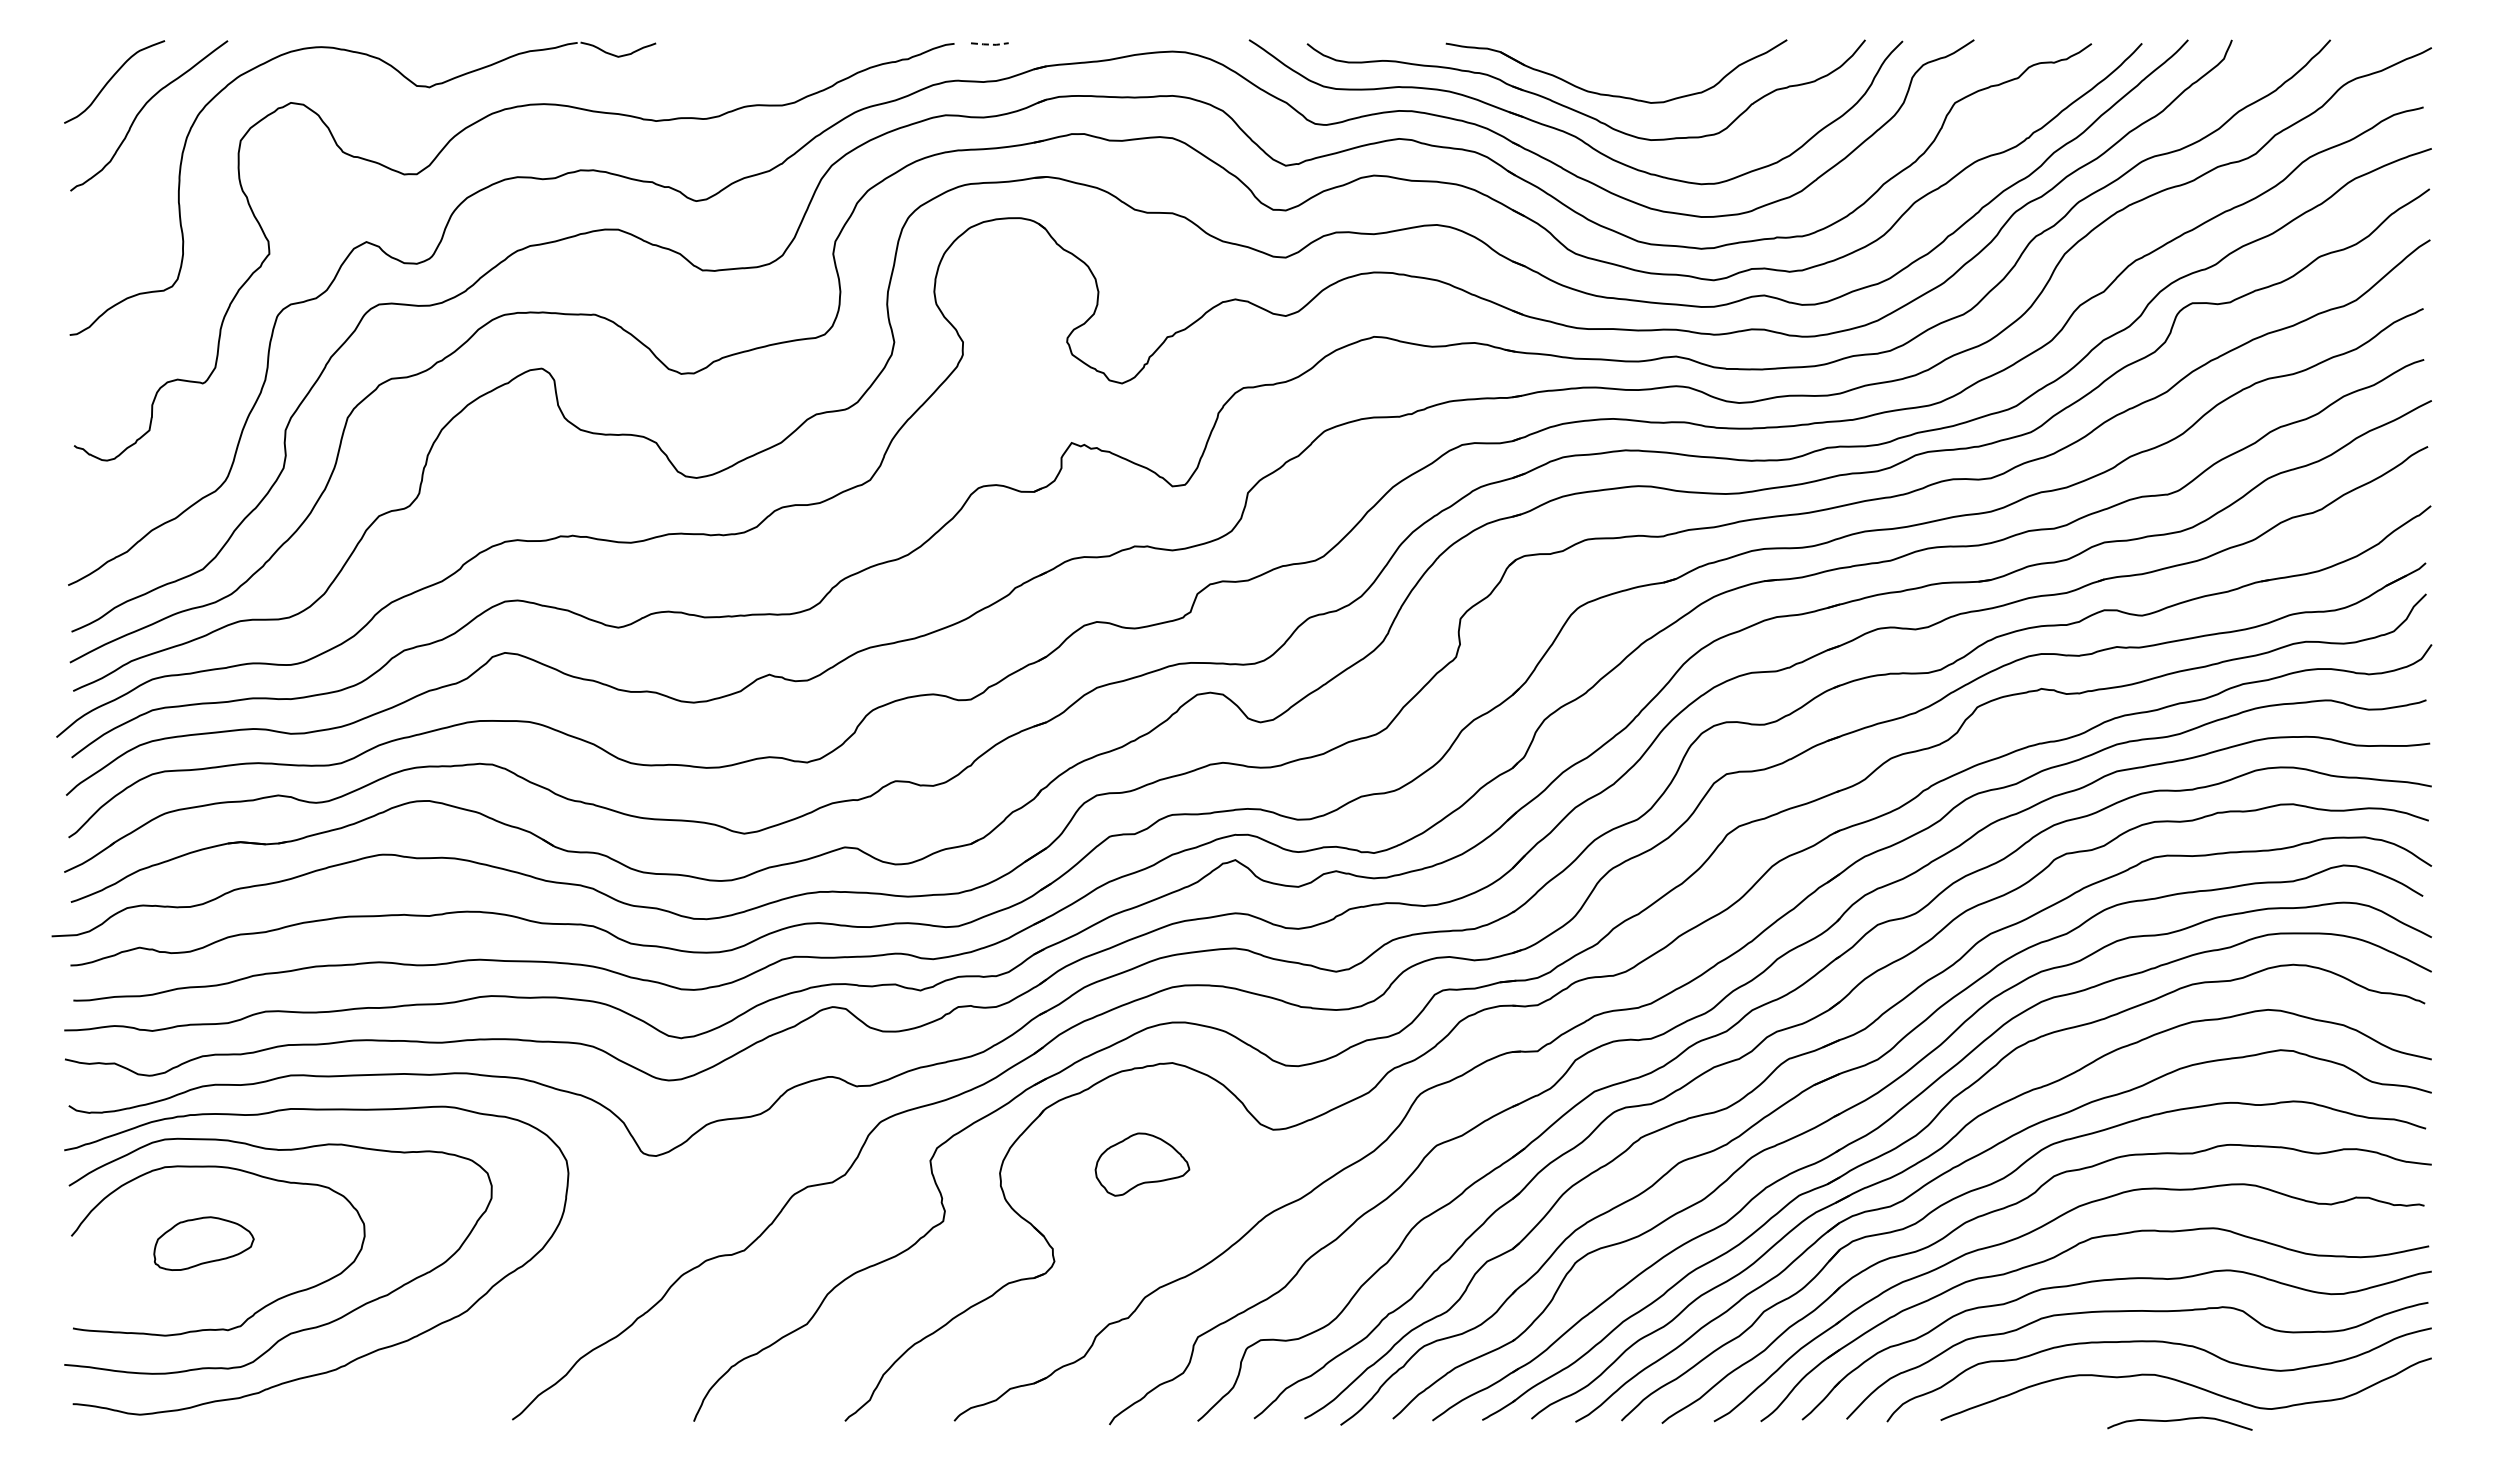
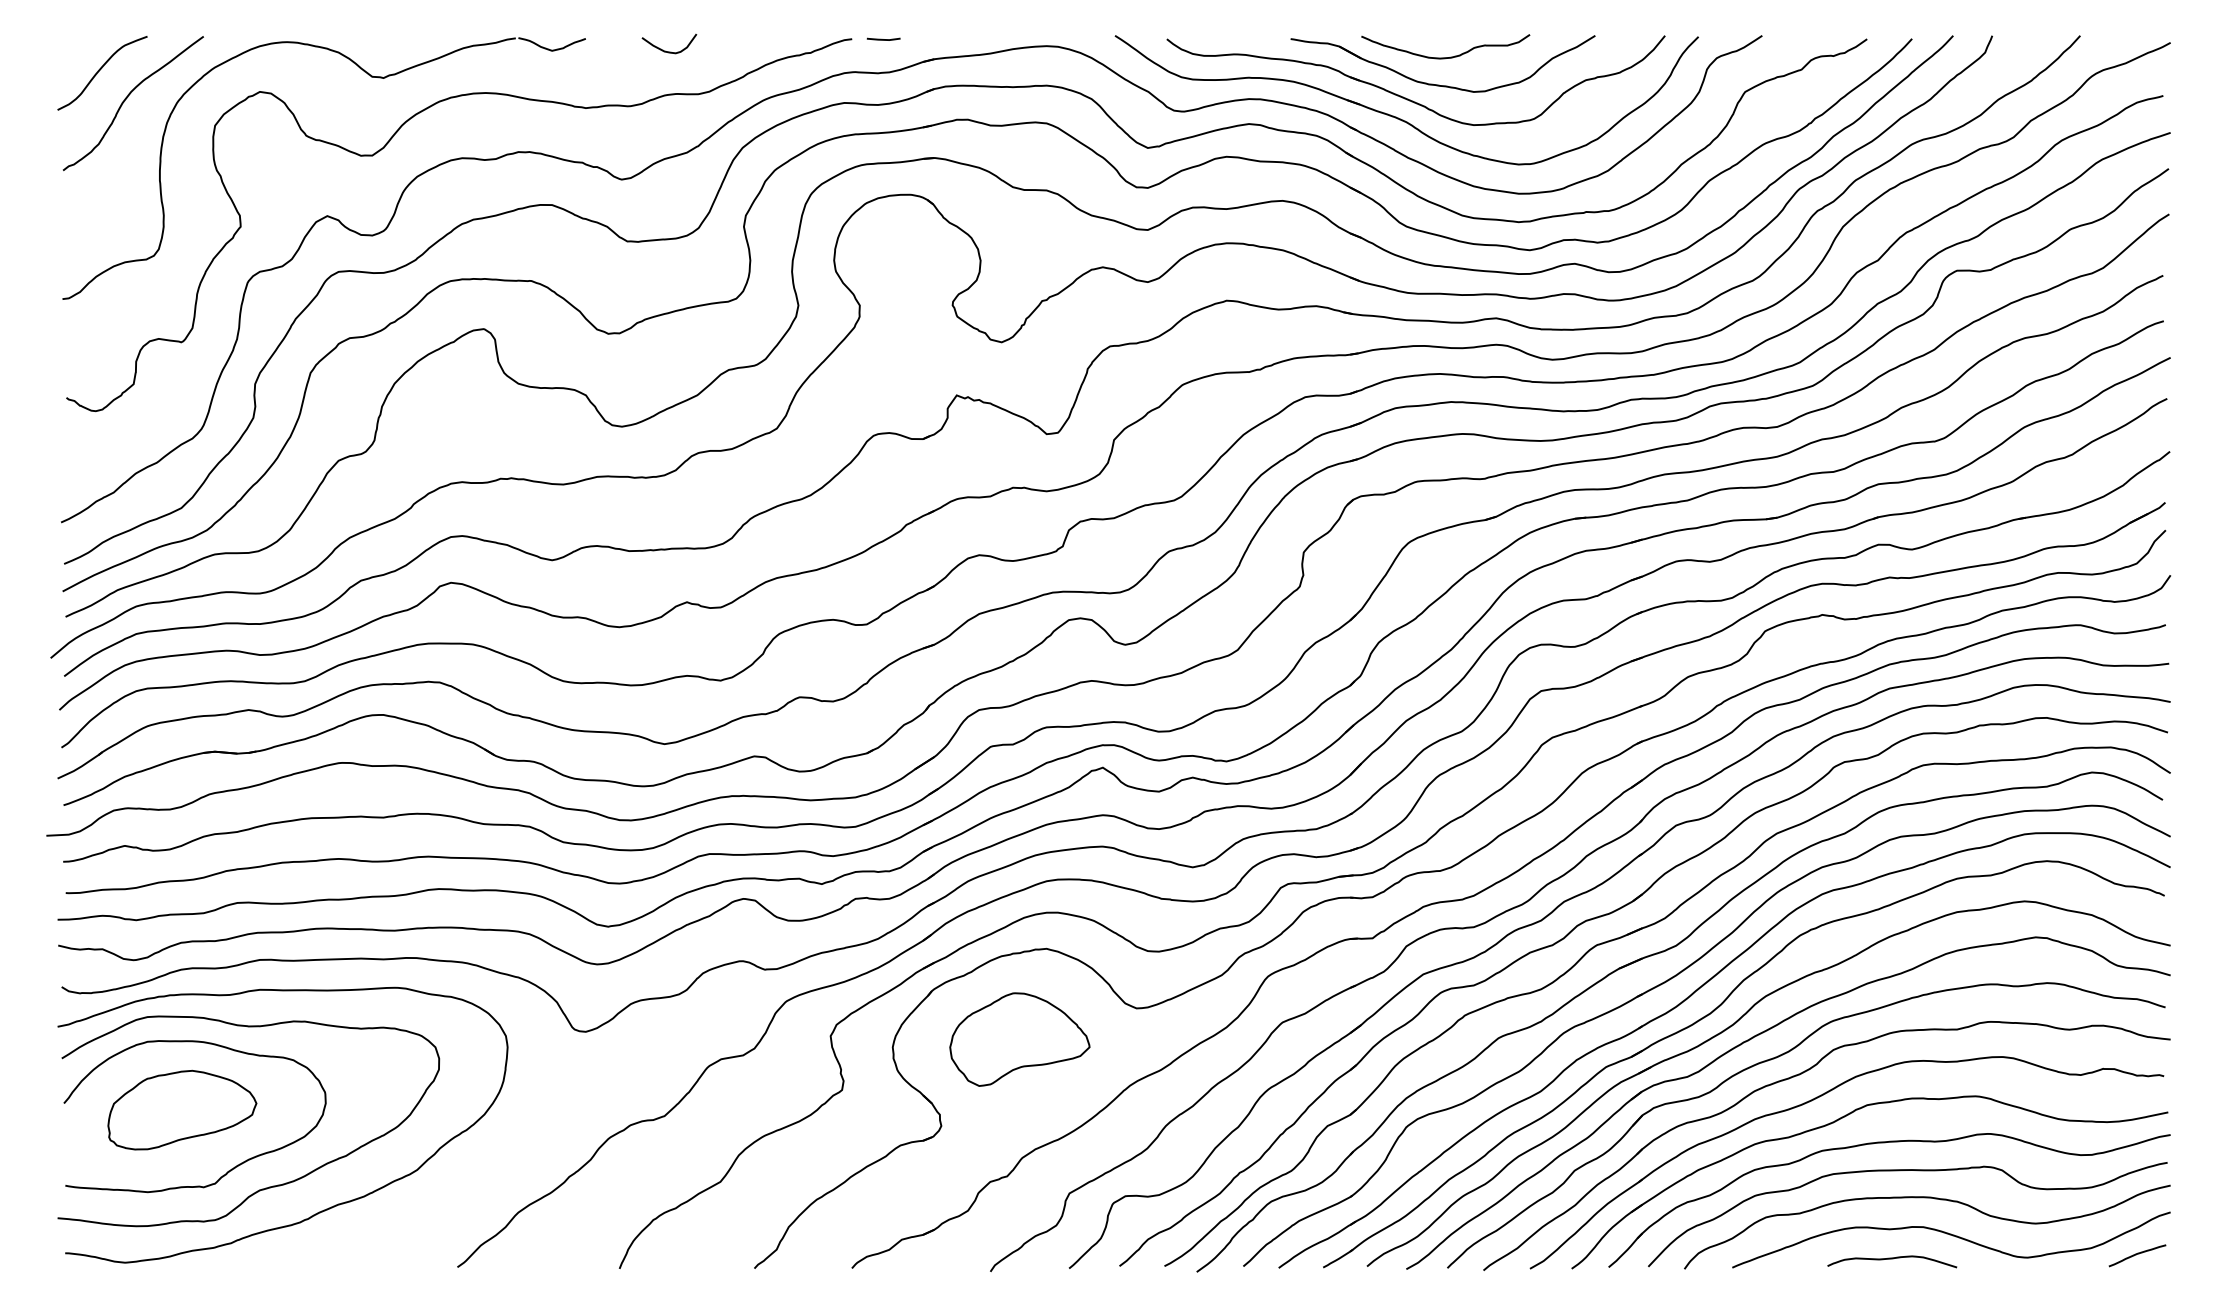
line: (990, 44) -> (884, 39), dashed -> solid
curve: (749, 57) -> (669, 51), added
curve: (1623, 63) -> (1449, 56), added
part: (1142, 1164) -> (1019, 1039), size x1.67
part: (203, 1243) -> (181, 1109), size x1.67
curve: (2394, 1405) -> (2137, 1254), added
curve: (2179, 1420) -> (1891, 1258), moved

